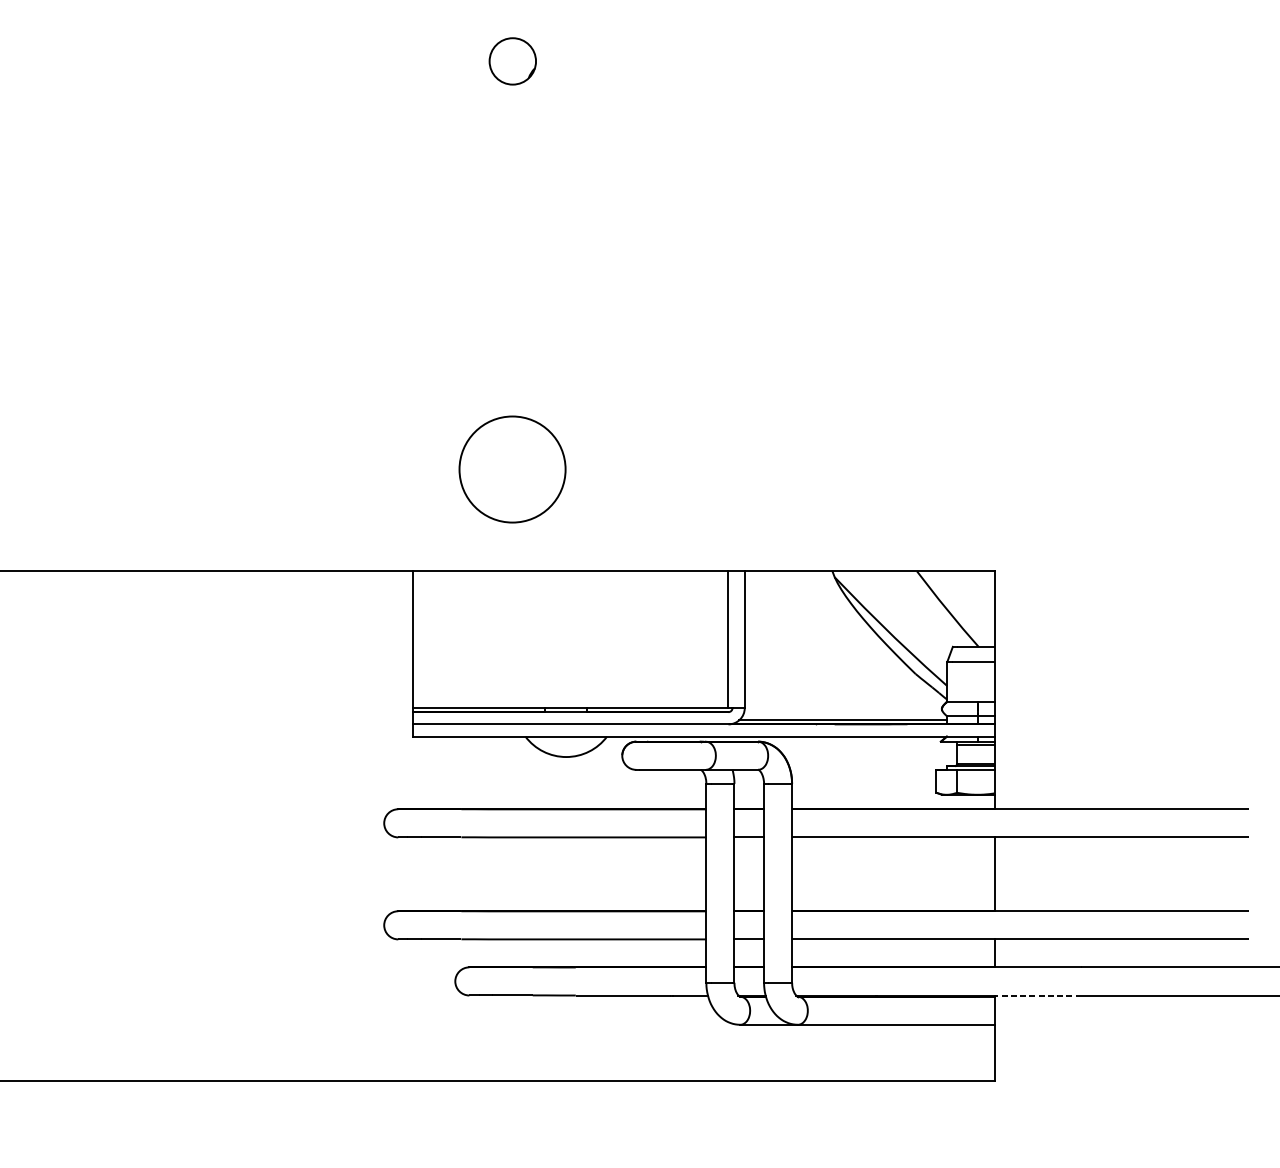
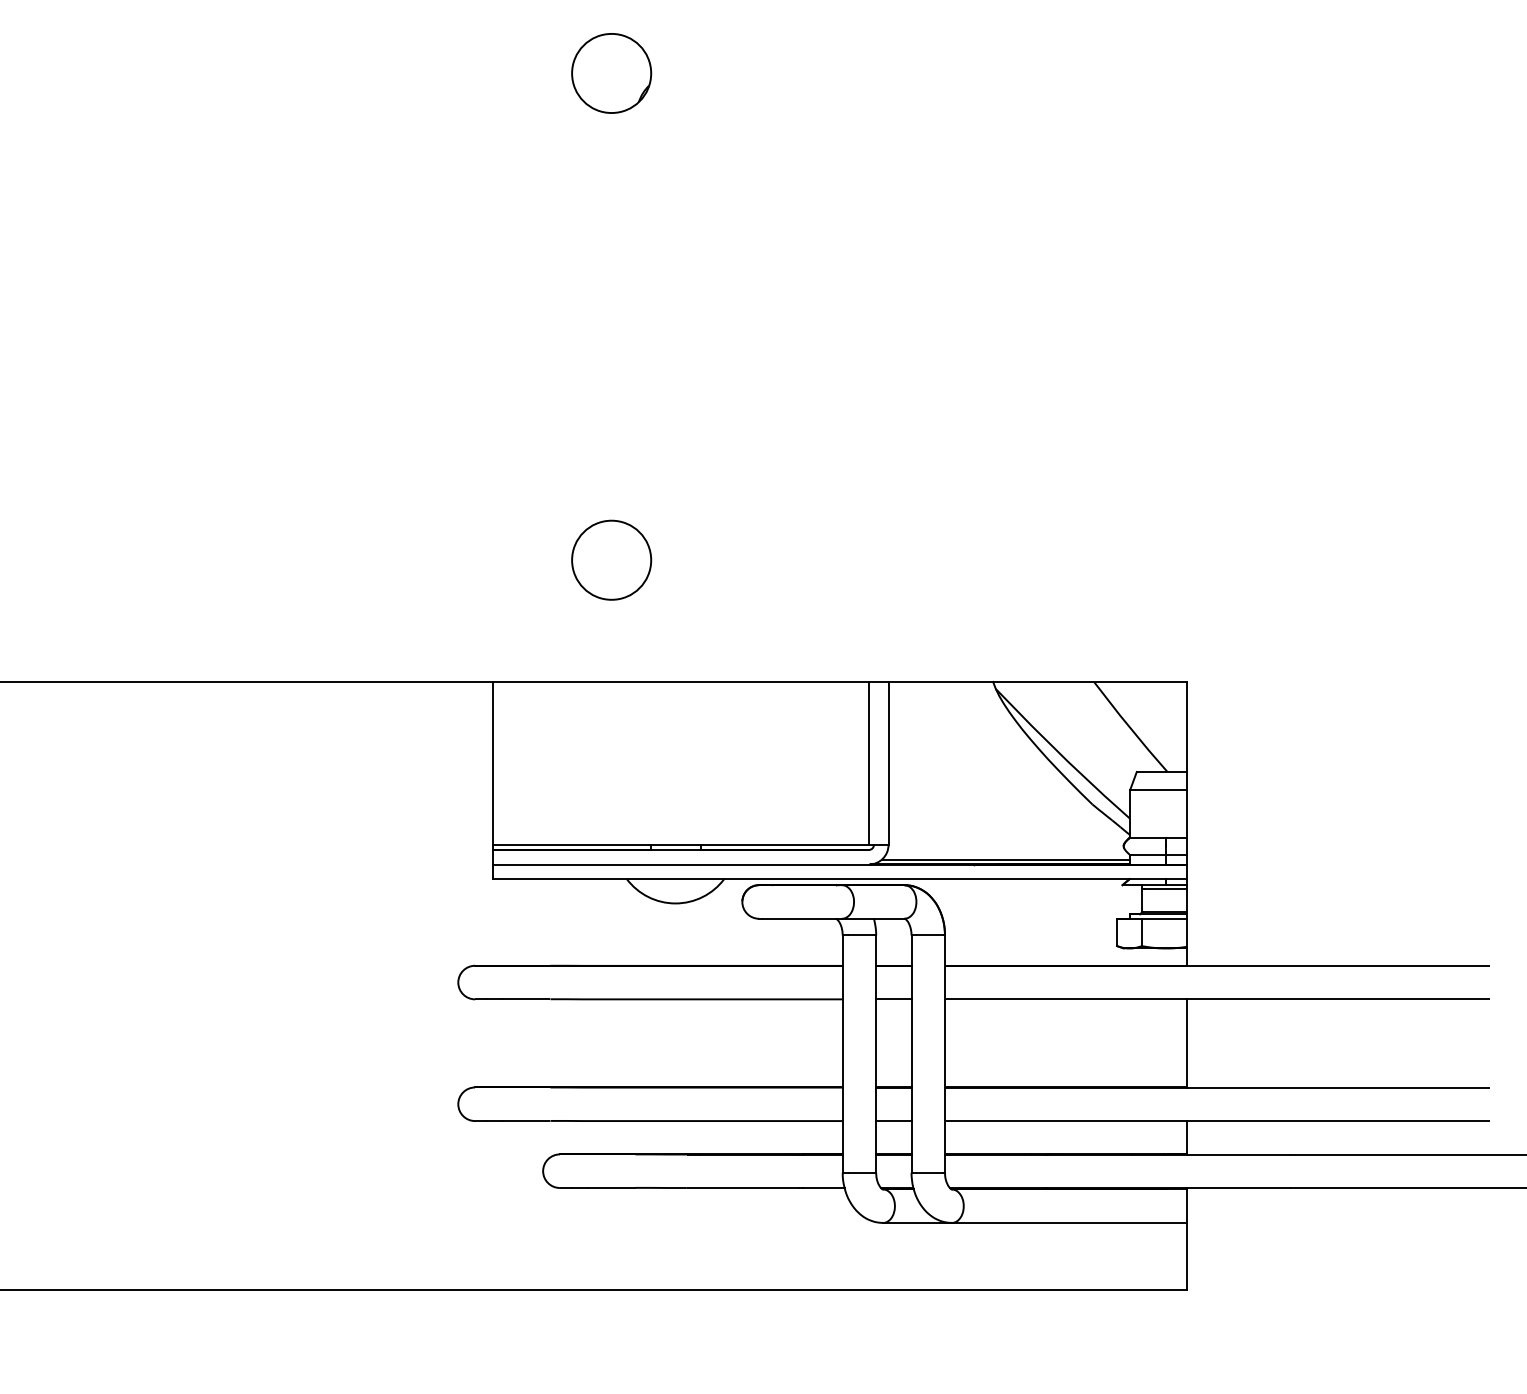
part: (512, 61) -> (611, 73), size x1.43
circle: (512, 468) -> (611, 559), size x0.62
line: (1038, 995) -> (1238, 1188), dashed -> solid

